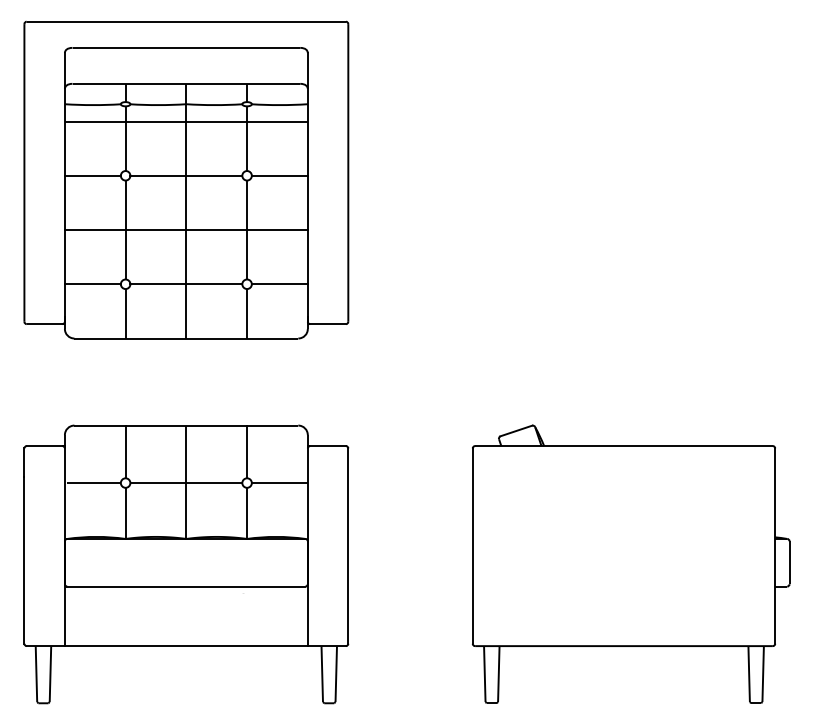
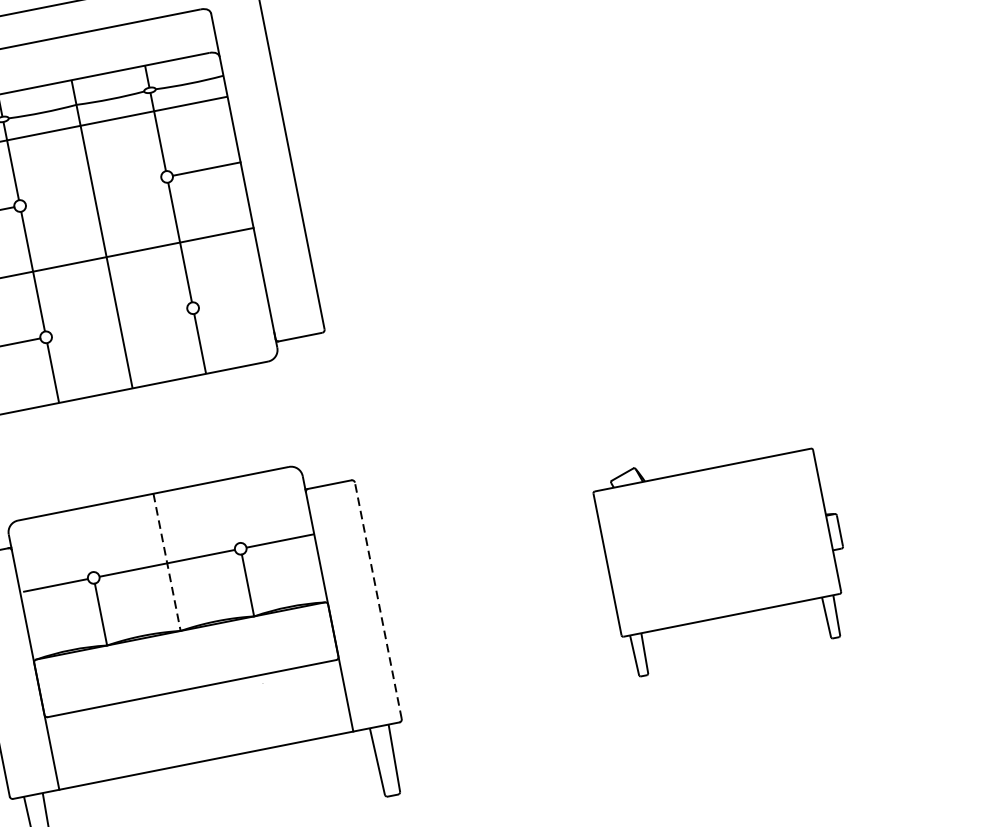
line: (186, 175) -> (93, 191), removed
line: (186, 284) -> (119, 323), removed
line: (279, 284) -> (232, 300), removed
line: (125, 451) -> (86, 539), removed
line: (247, 451) -> (233, 510), removed
line: (186, 482) -> (167, 562), solid -> dashed
line: (348, 546) -> (378, 601), solid -> dashed
part: (631, 563) -> (725, 554), size x0.6

